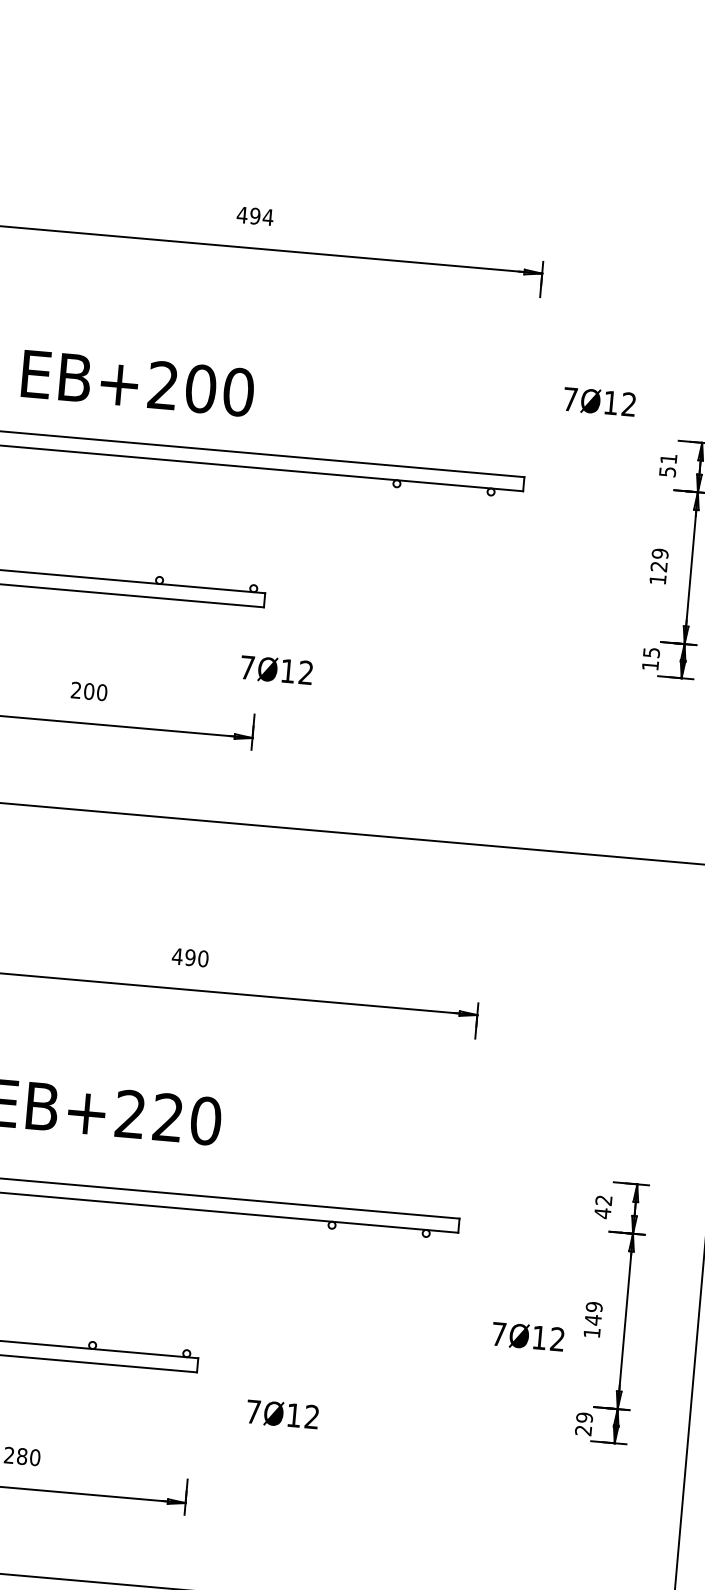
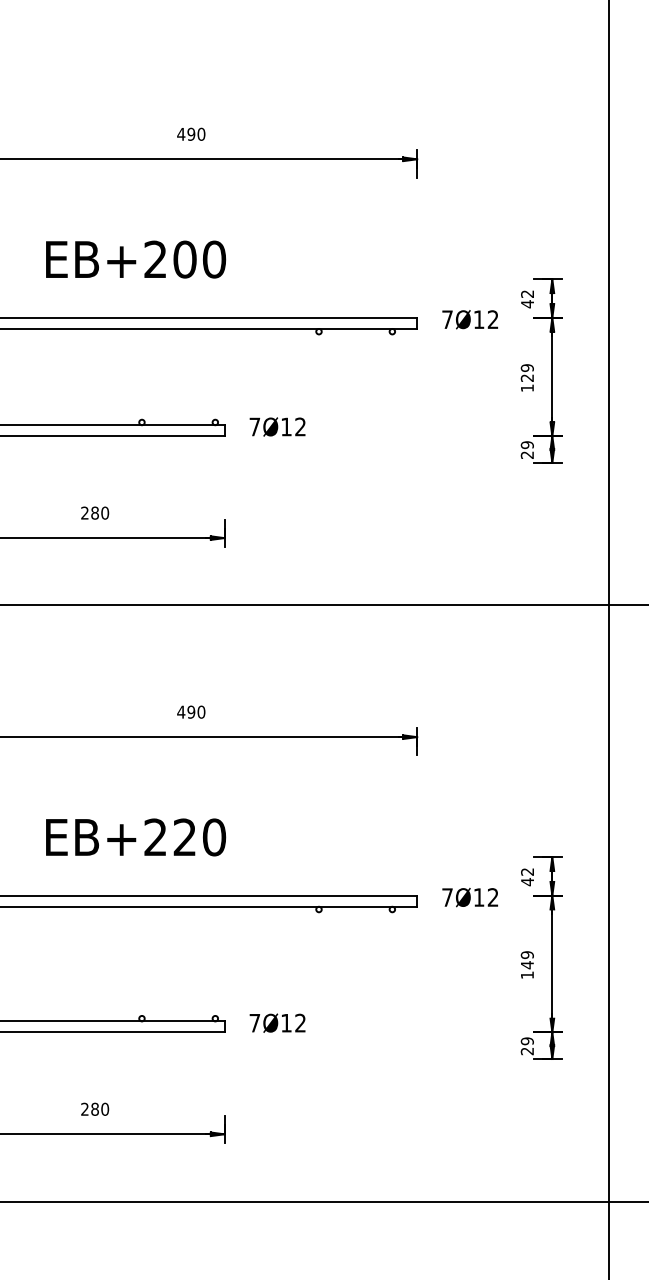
text: (268, 216) -> (201, 133), 494 -> 490
text: (138, 383) -> (136, 259), moved
text: (598, 401) -> (469, 319), moved
text: (668, 465) -> (527, 299), 51 -> 42
text: (649, 658) -> (526, 449), 15 -> 29
text: (276, 669) -> (277, 426), moved
text: (88, 690) -> (94, 512), 200 -> 280
text: (527, 1336) -> (469, 897), moved
text: (282, 1413) -> (277, 1022), moved

